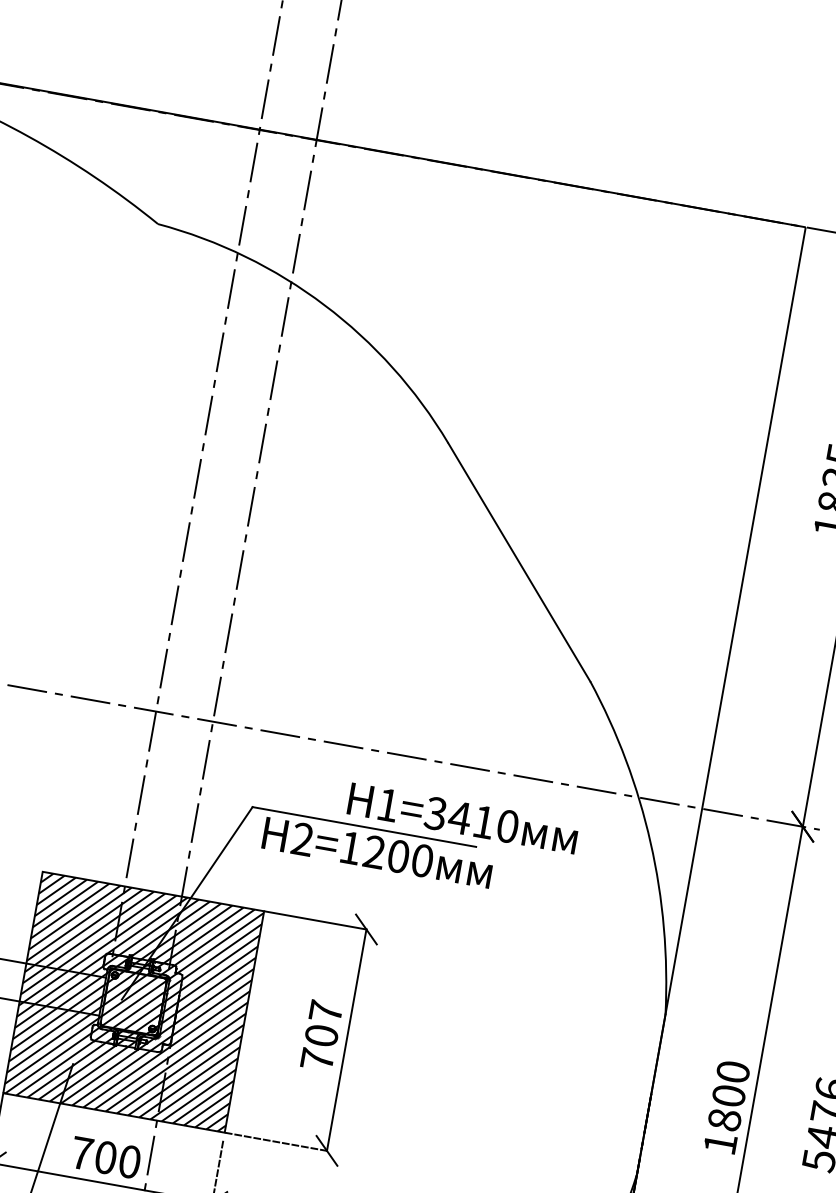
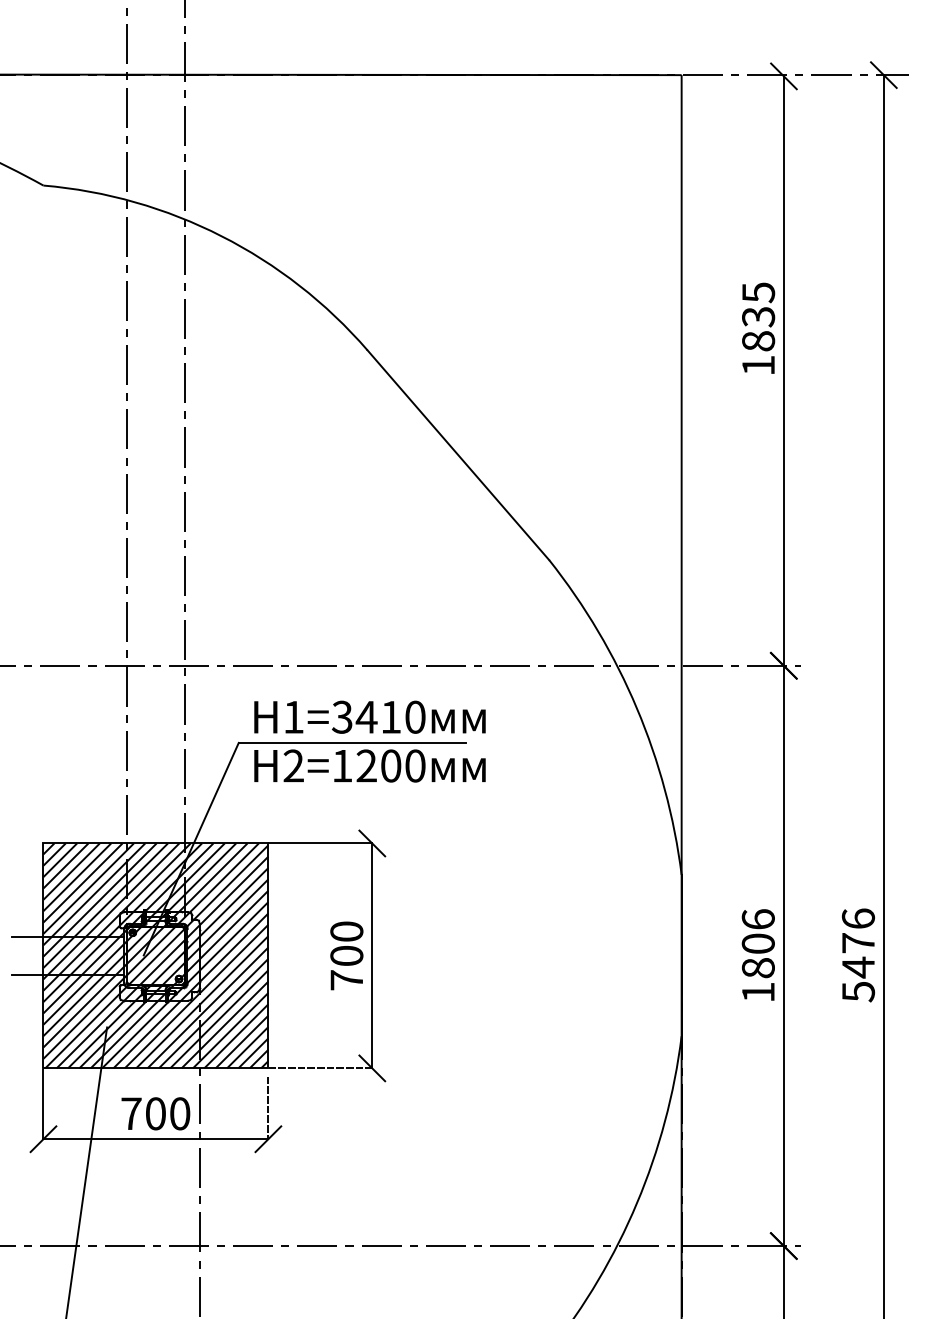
text: (462, 817) -> (369, 716), moved
text: (325, 1011) -> (346, 931), 707 -> 700
text: (732, 1071) -> (757, 919), 1800 -> 1806

